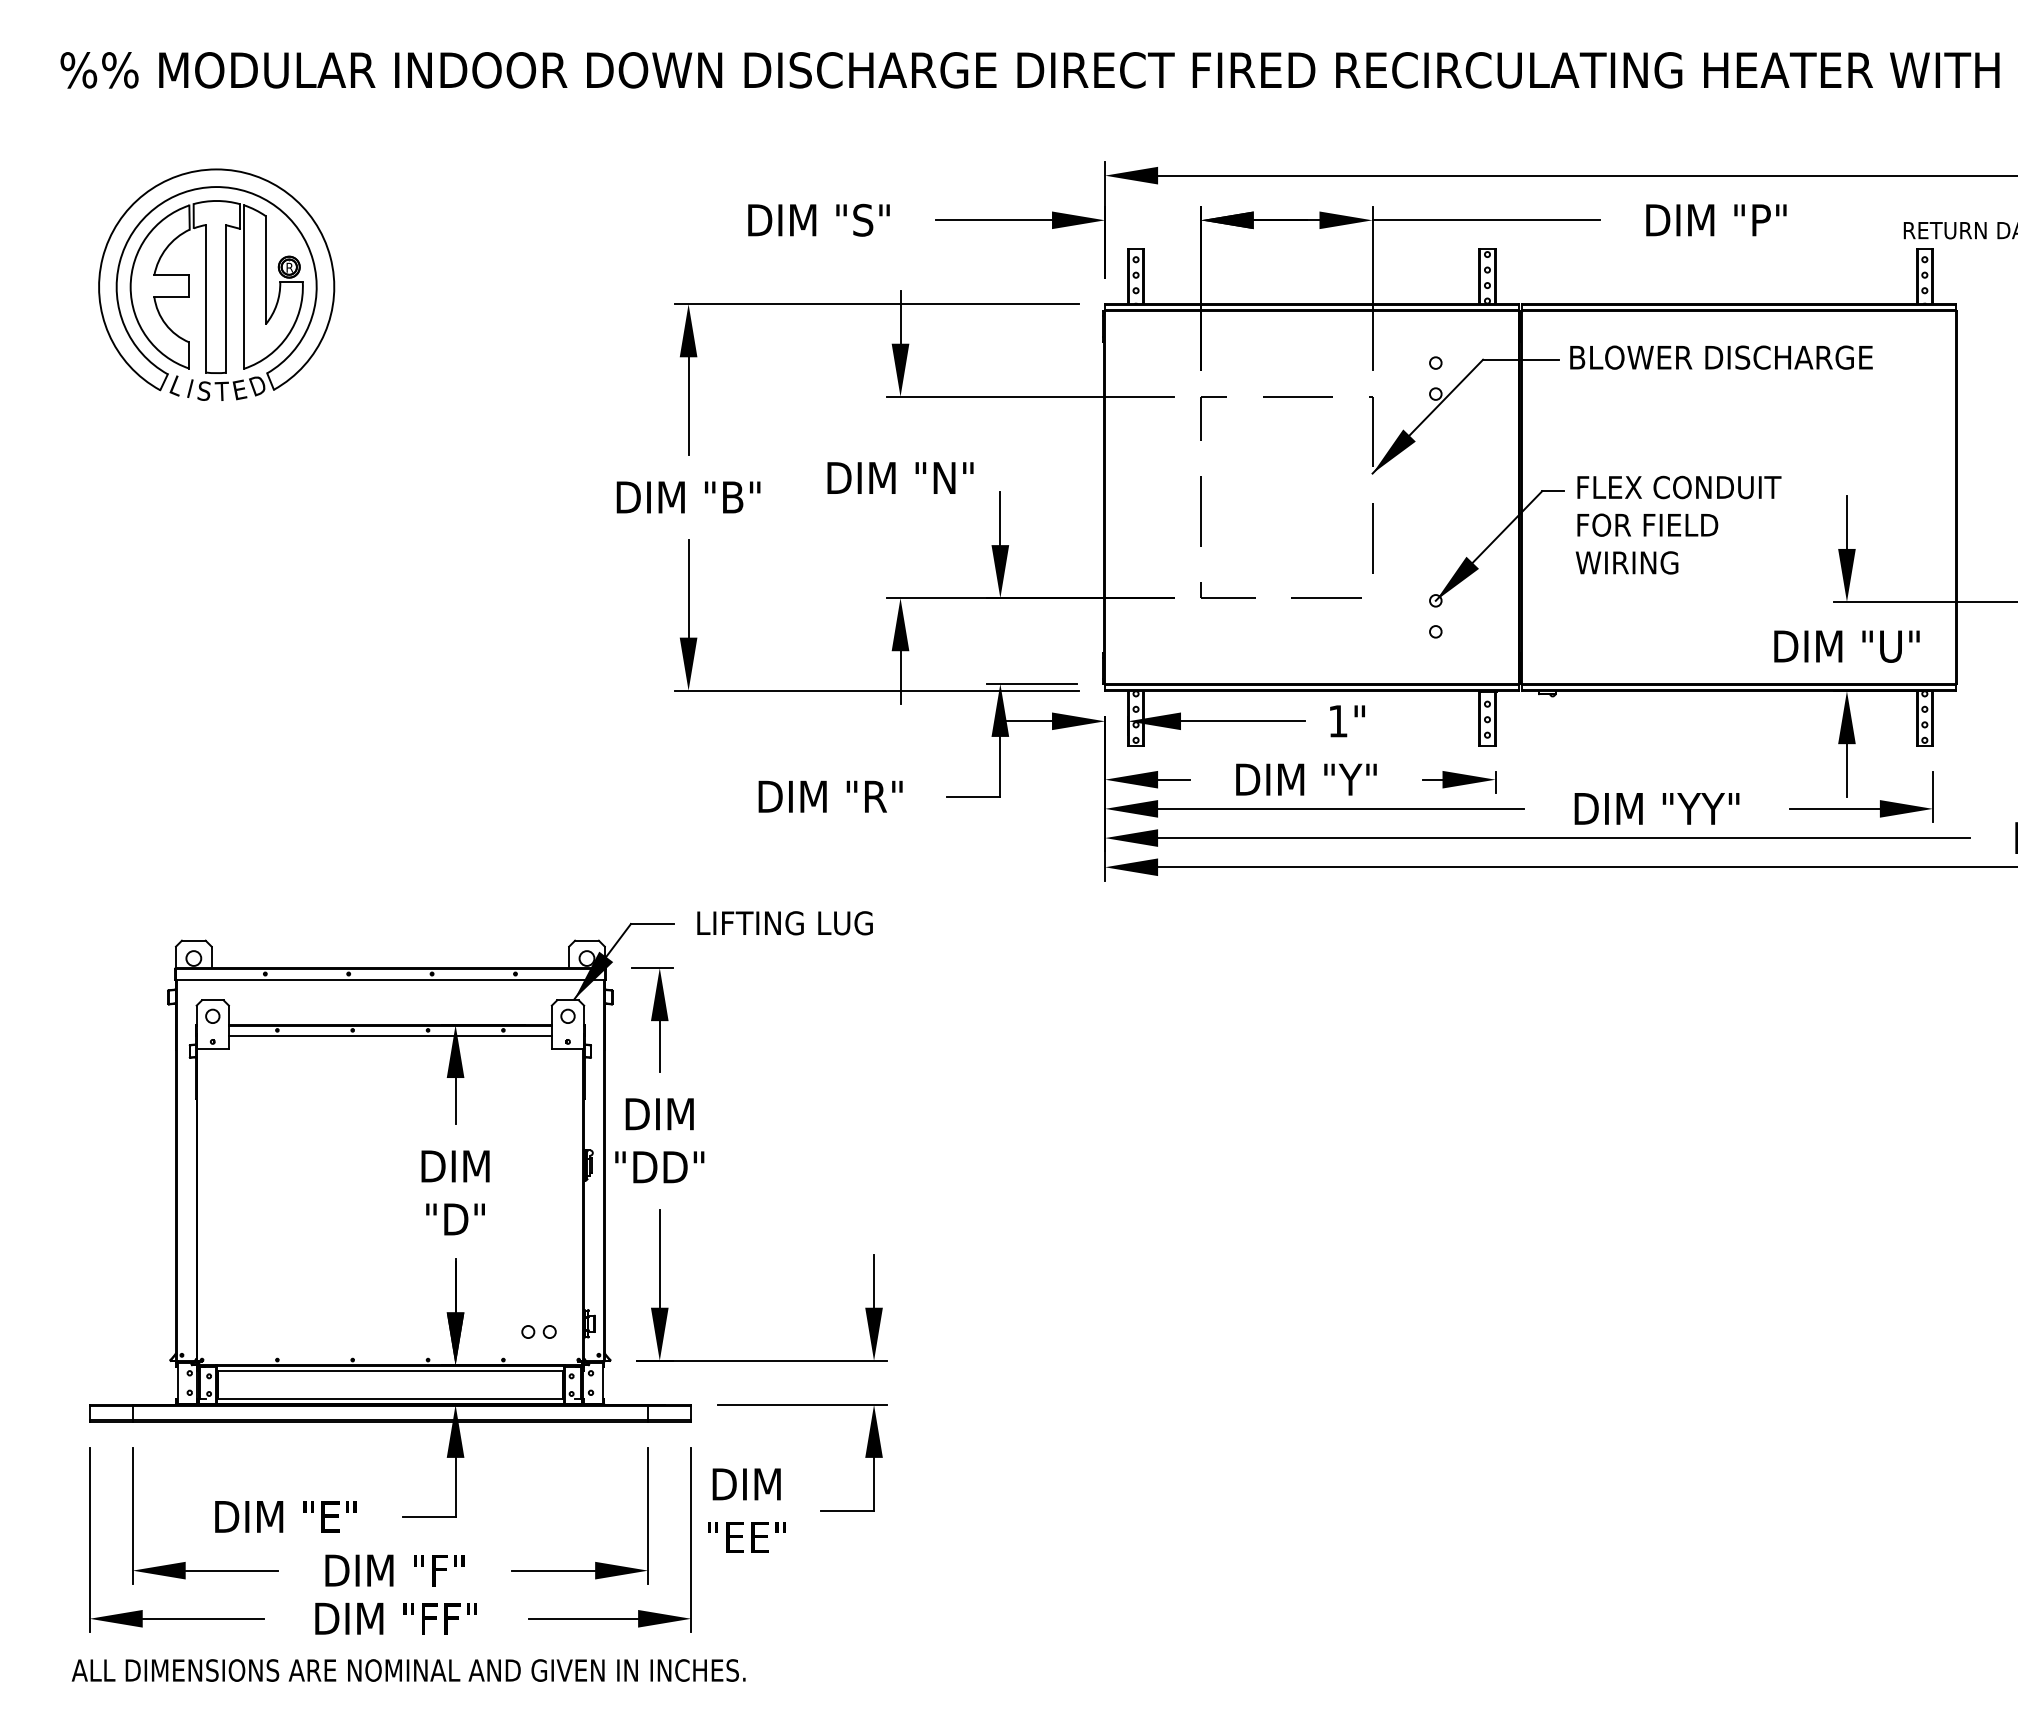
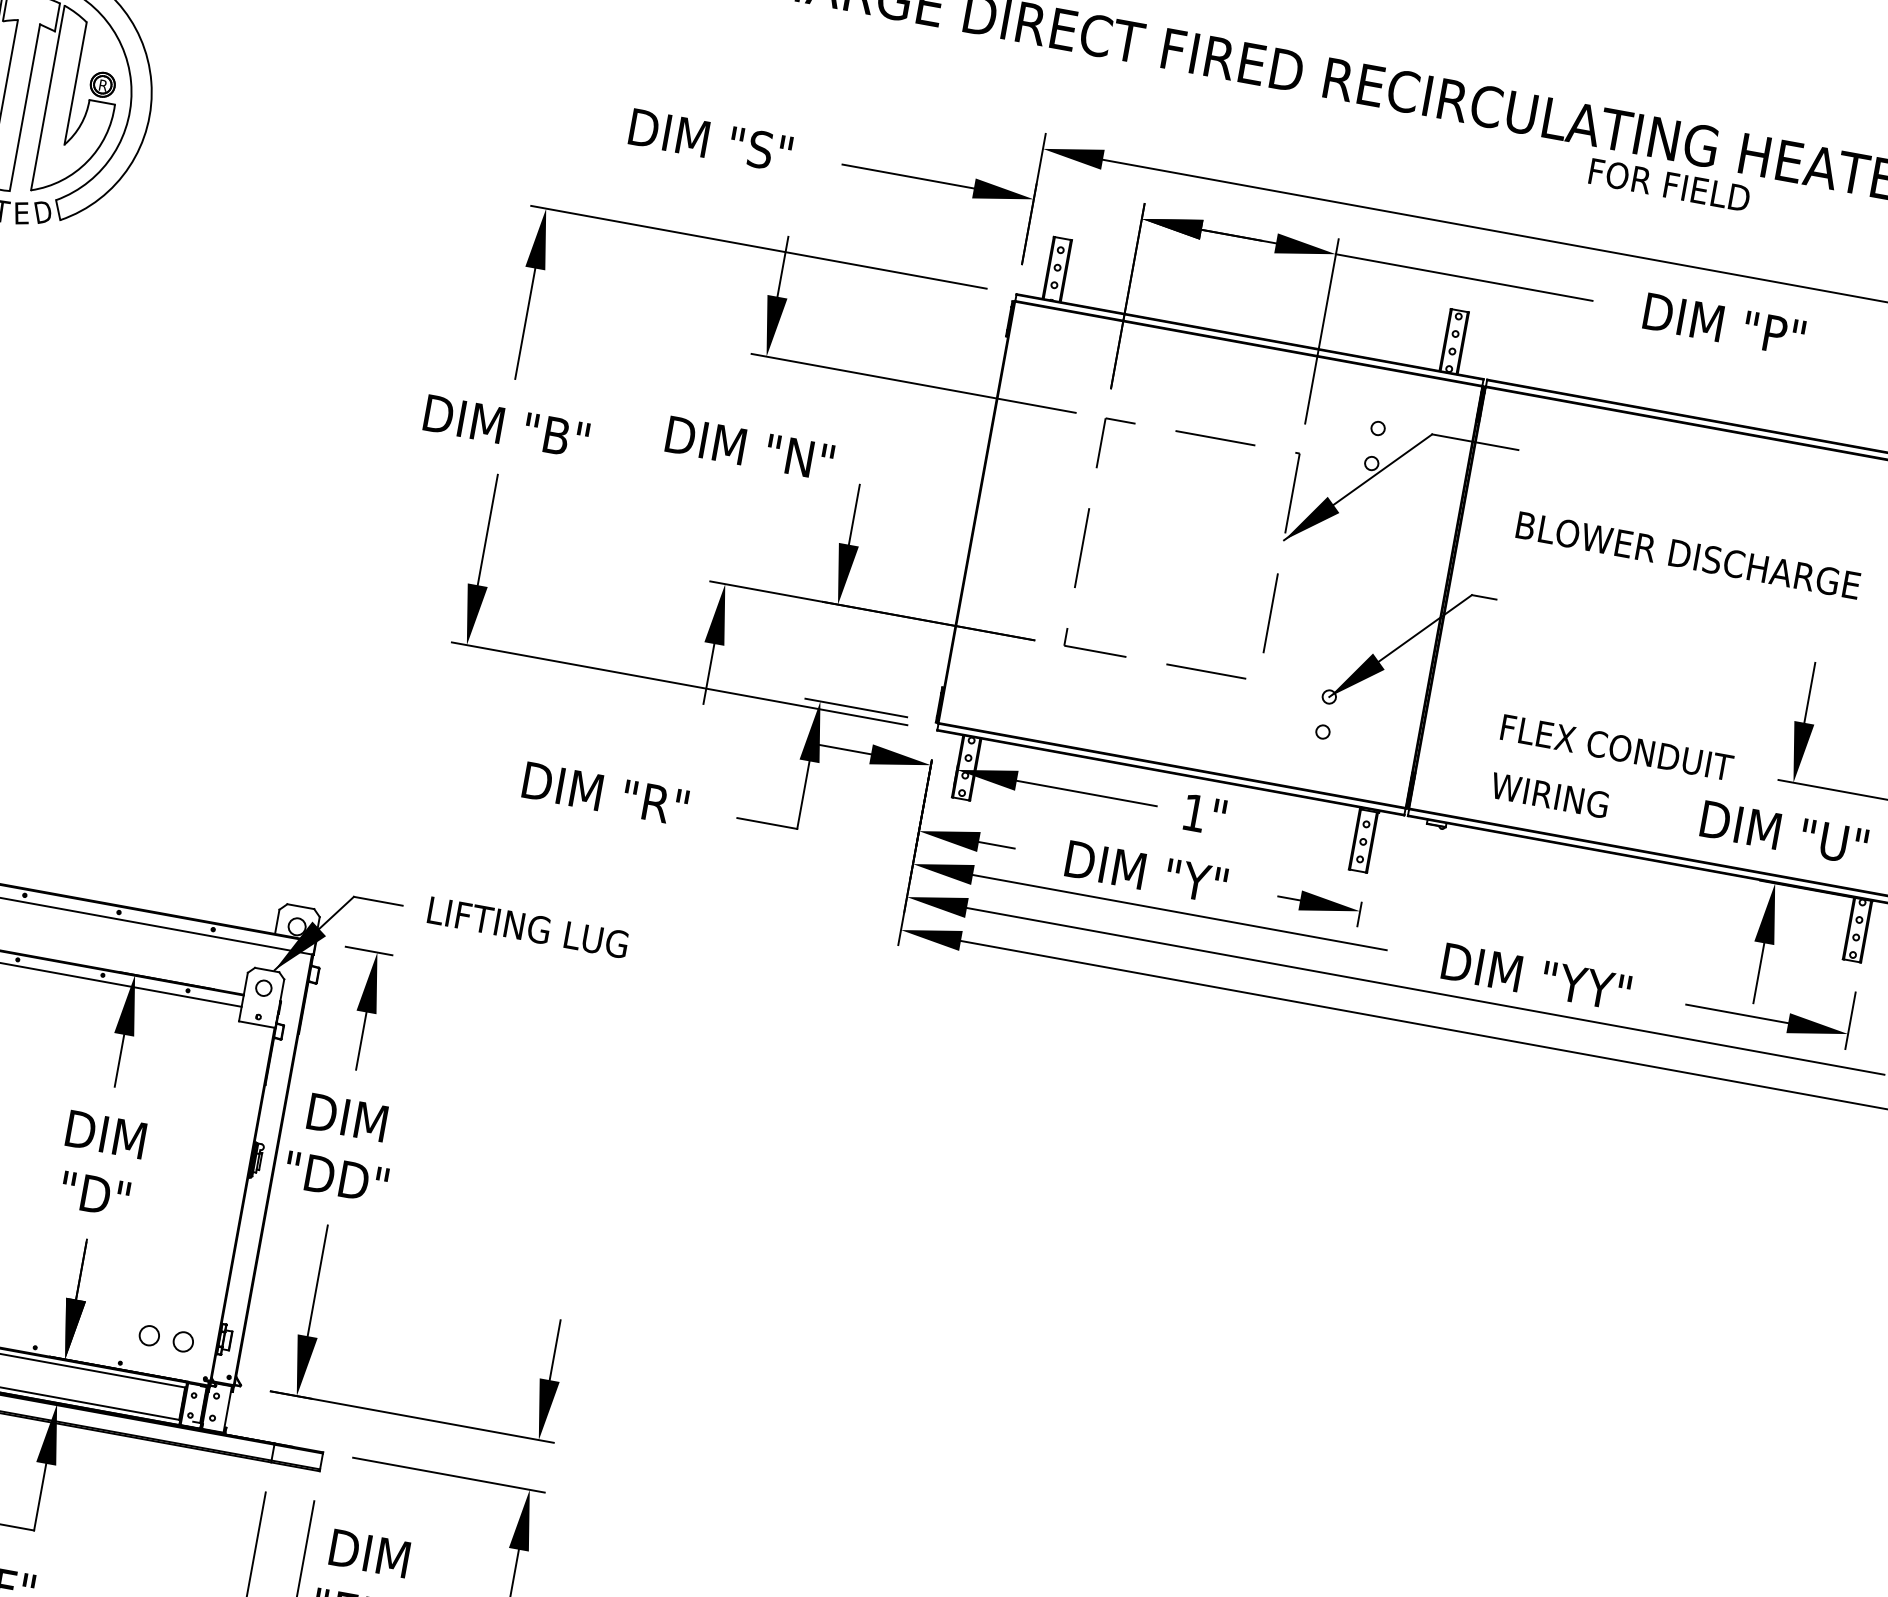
text: (1721, 357) -> (1688, 555), moved
text: (1679, 487) -> (1617, 747), moved
text: (1647, 524) -> (1669, 184), moved
text: (1626, 562) -> (1549, 794), moved
part: (538, 1331) -> (165, 1338), size x1.4

